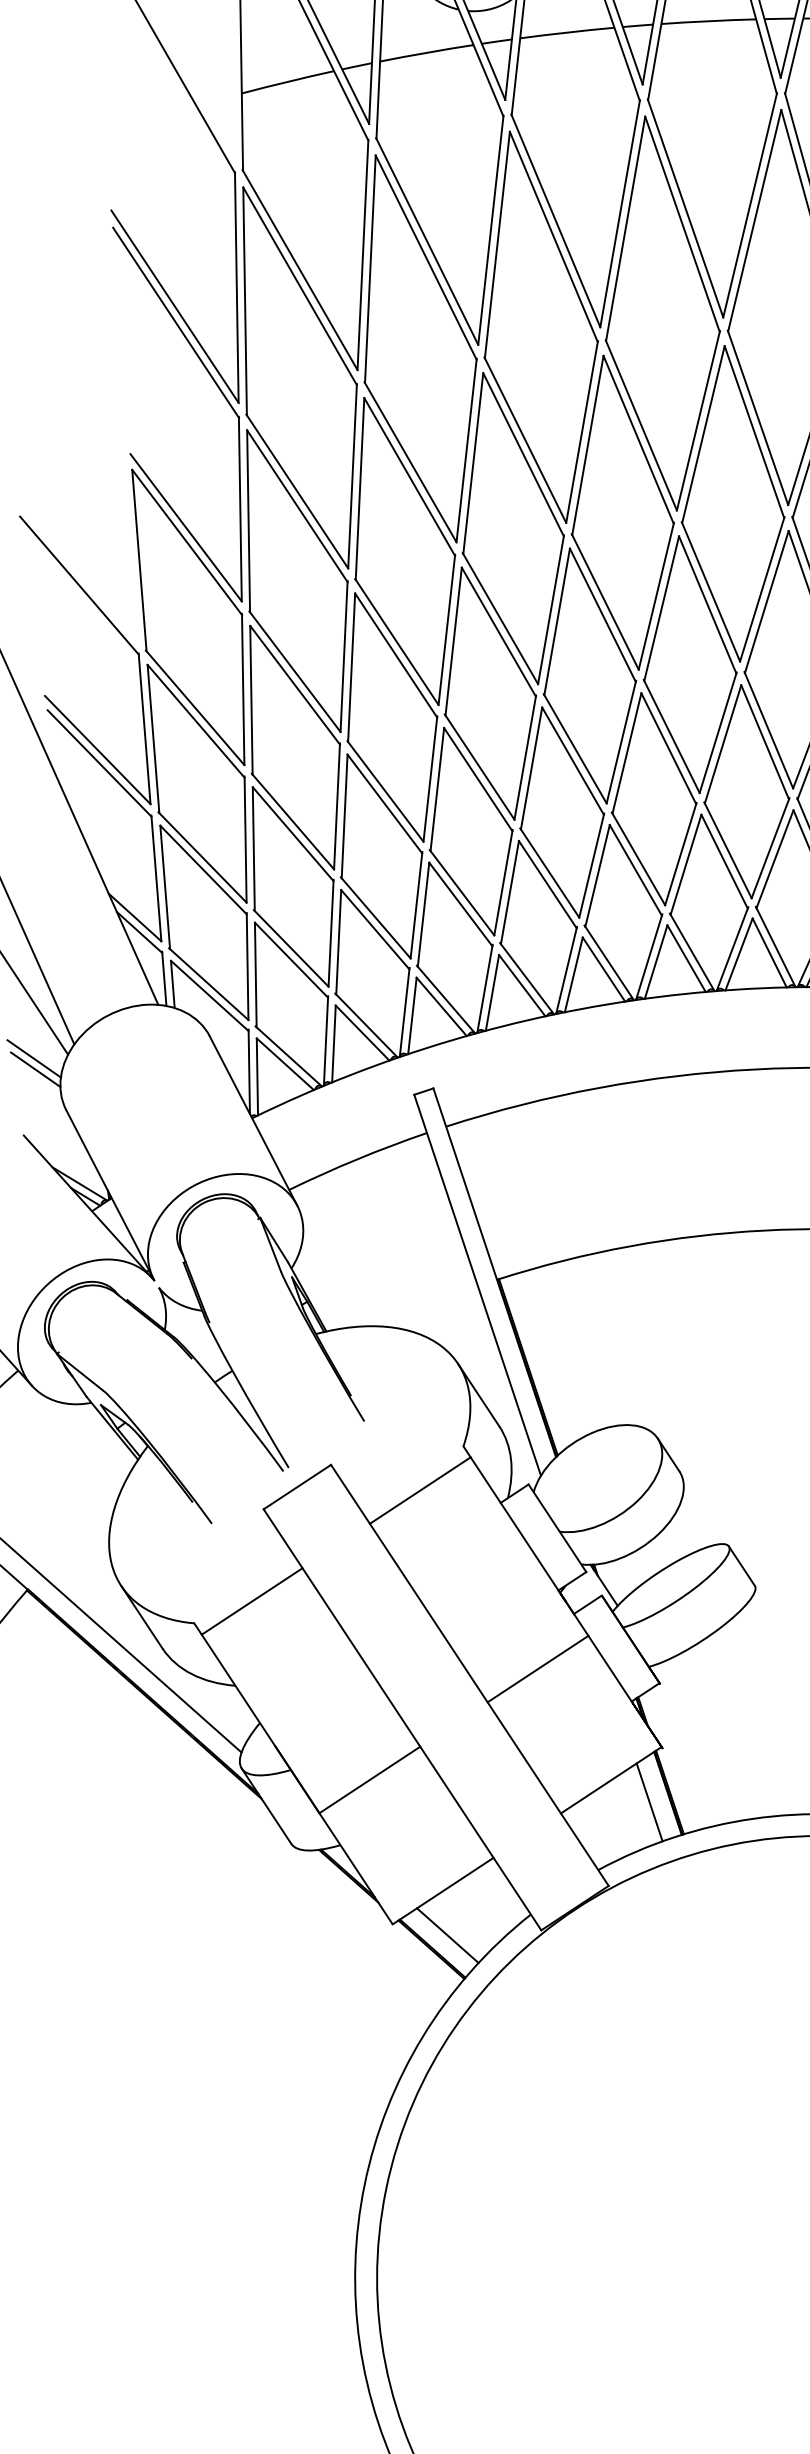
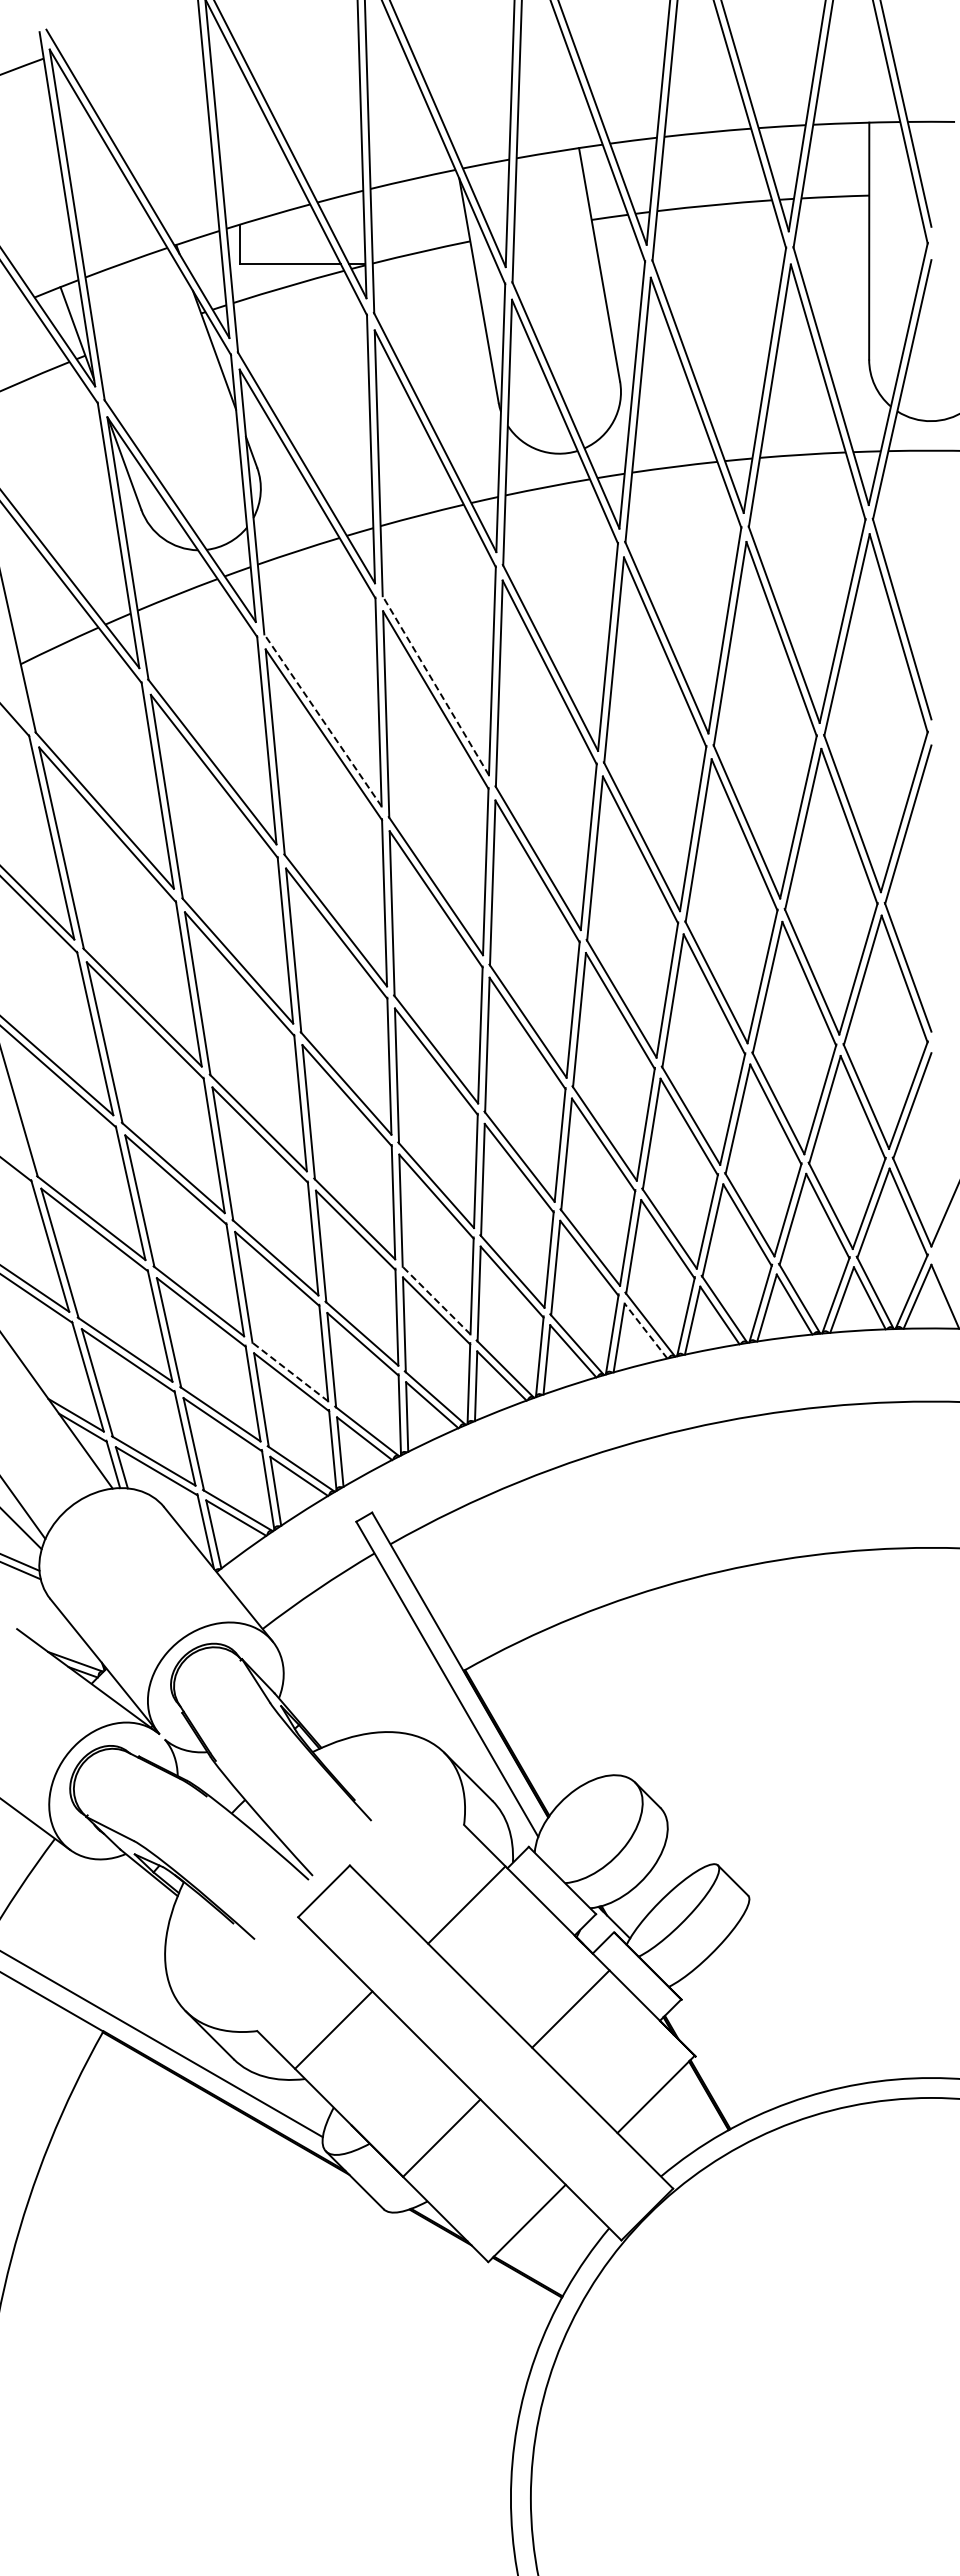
line: (685, 208) -> (435, 685), solid -> dashed
line: (555, 221) -> (322, 720), solid -> dashed
line: (549, 872) -> (435, 1299), solid -> dashed
line: (375, 917) -> (289, 1371), solid -> dashed
line: (770, 953) -> (646, 1331), solid -> dashed
line: (420, 1489) -> (466, 1904), moved
line: (252, 1600) -> (333, 2029), moved
line: (648, 1801) -> (693, 2106), removed
line: (448, 1934) -> (539, 2261), removed

